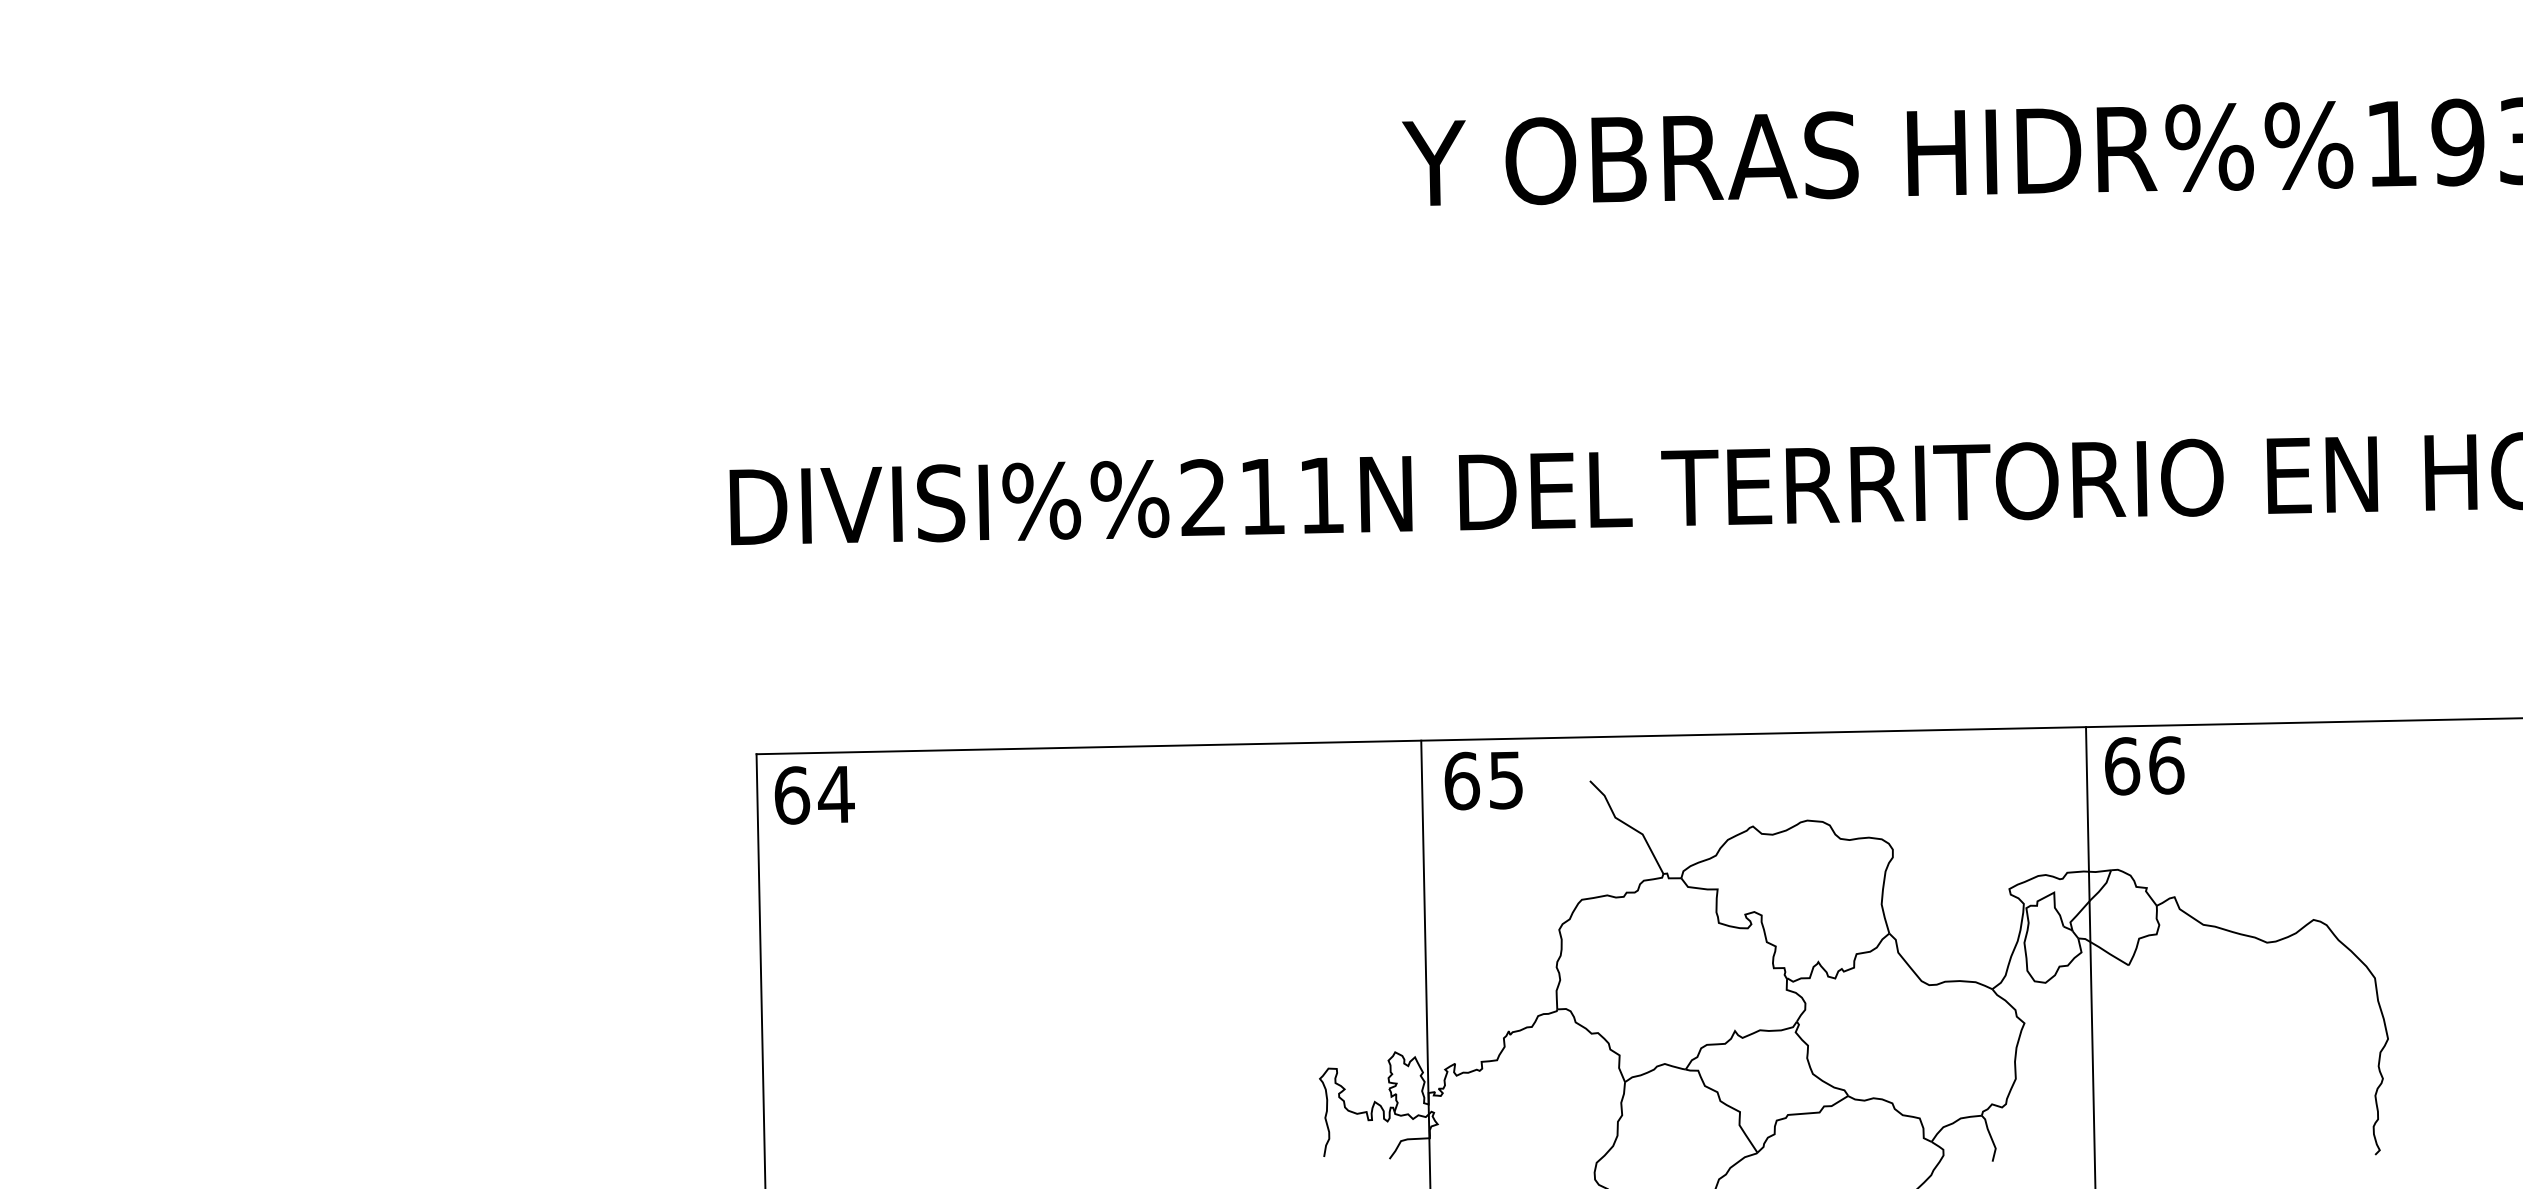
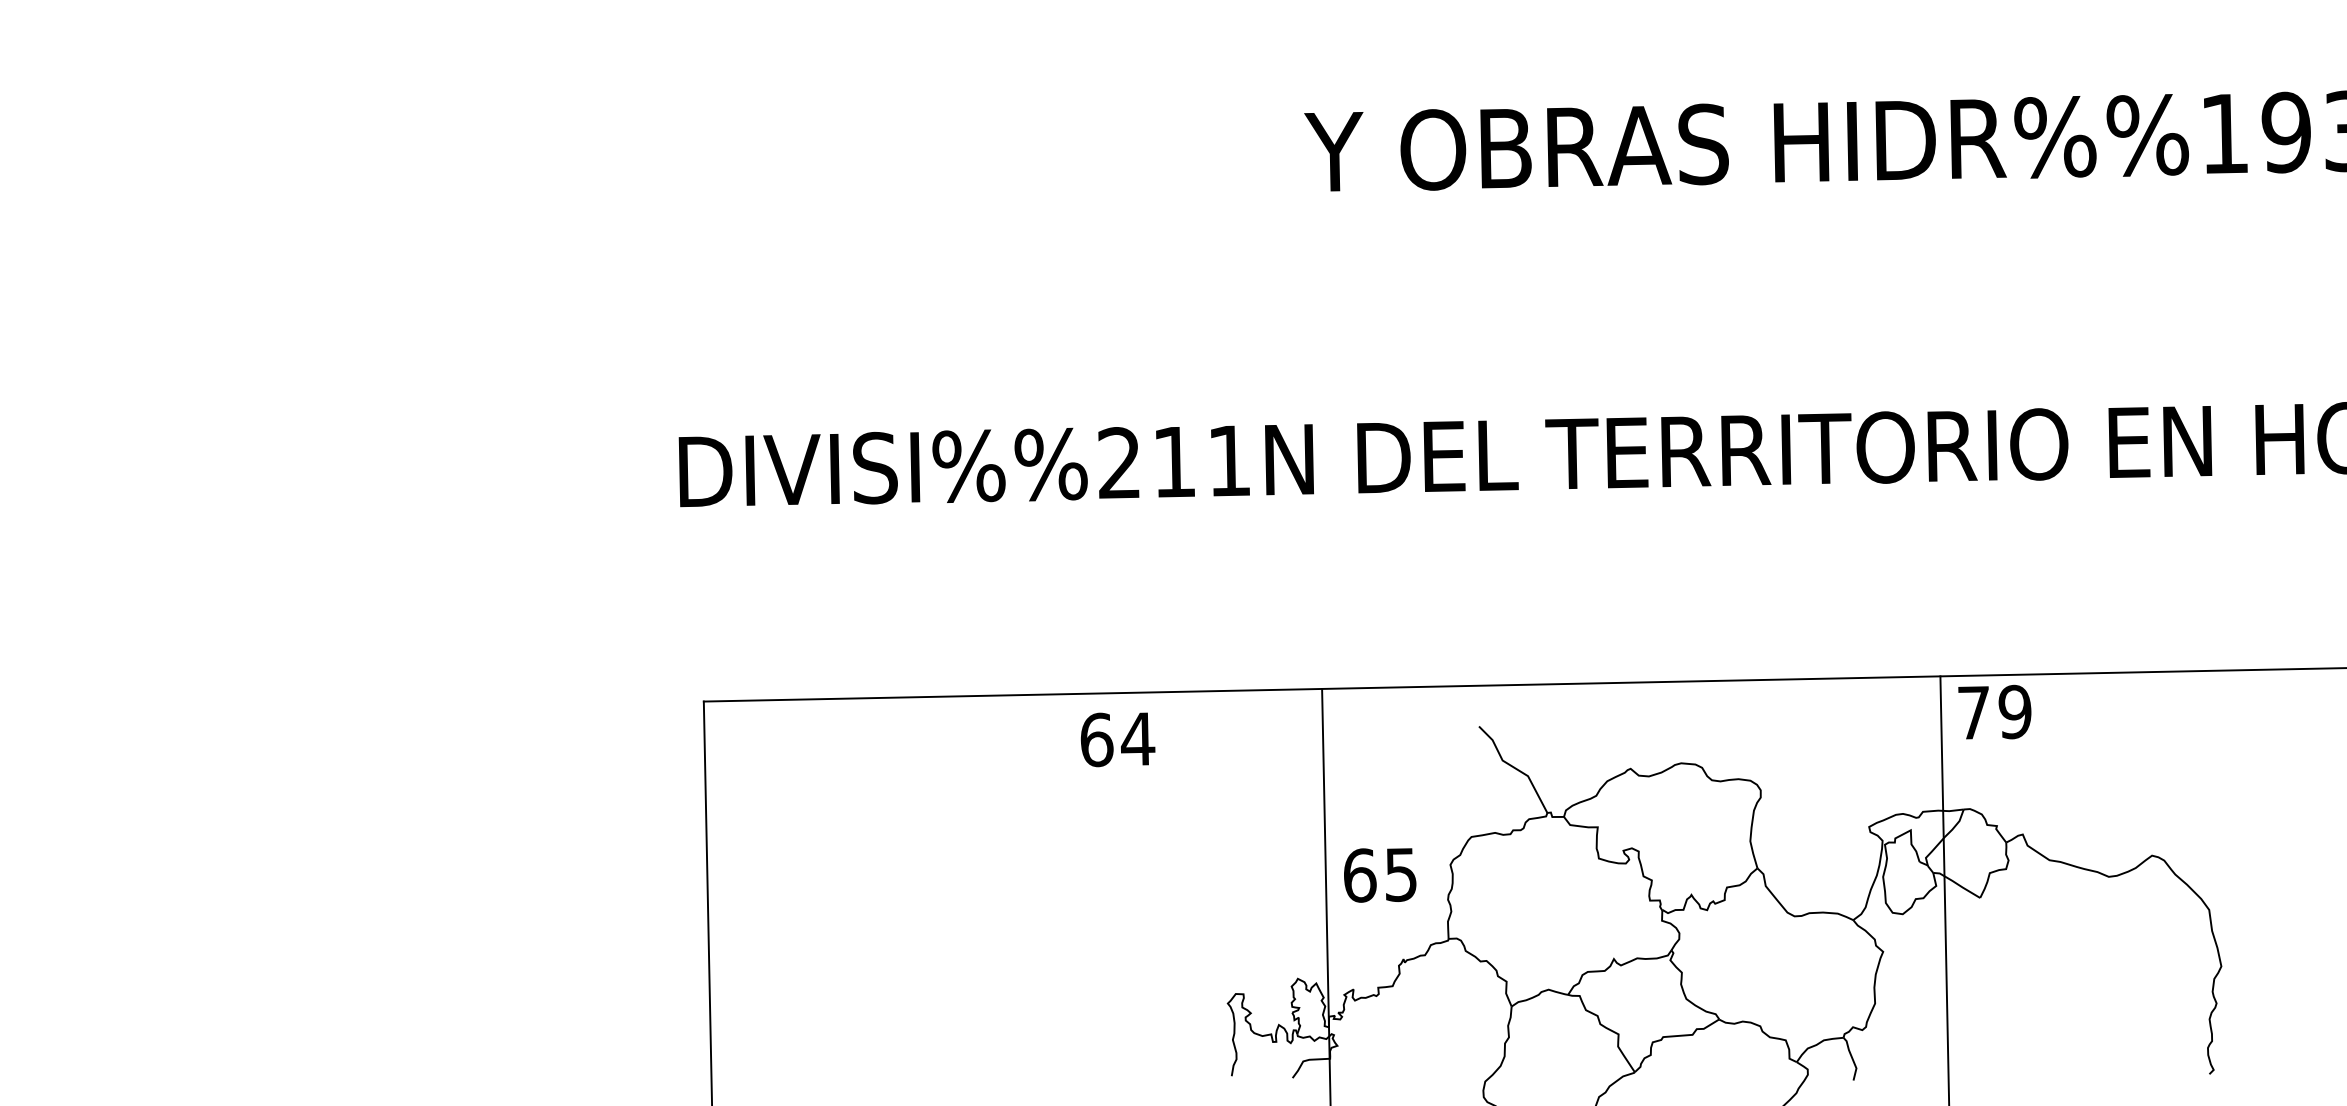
text: (2145, 765) -> (1995, 712), 66 -> 79
text: (1484, 781) -> (1380, 875), moved
text: (814, 795) -> (1117, 739), moved

